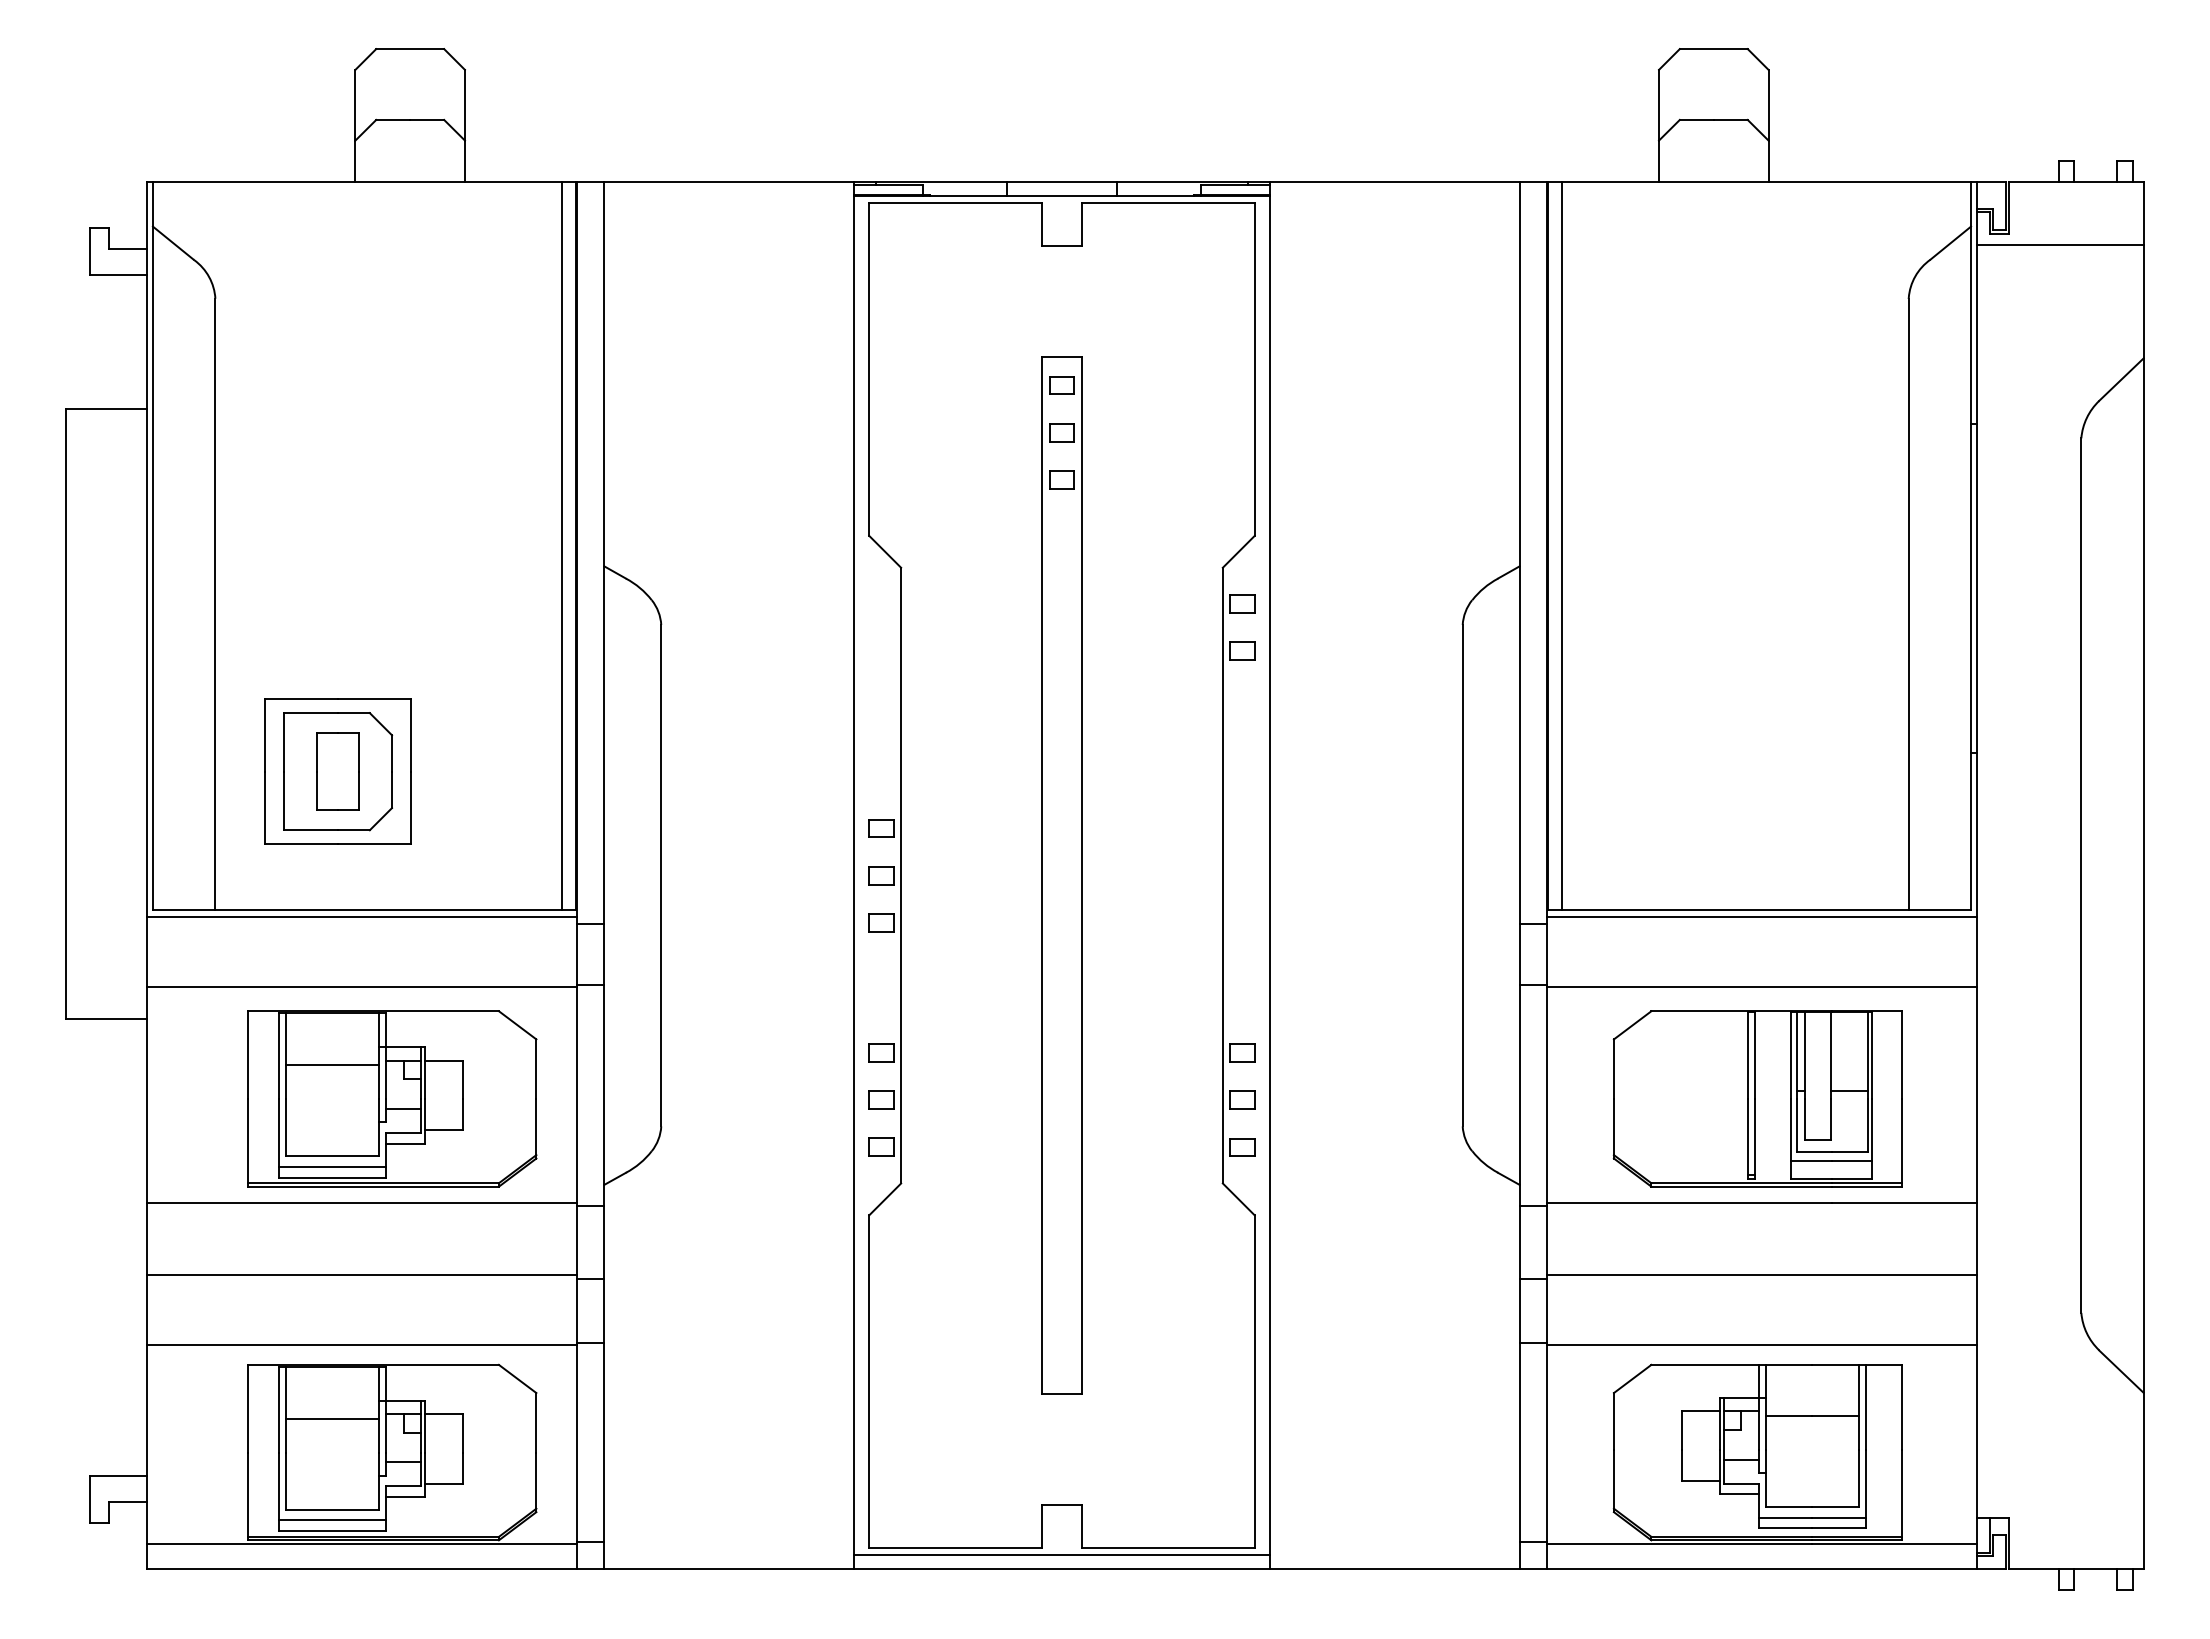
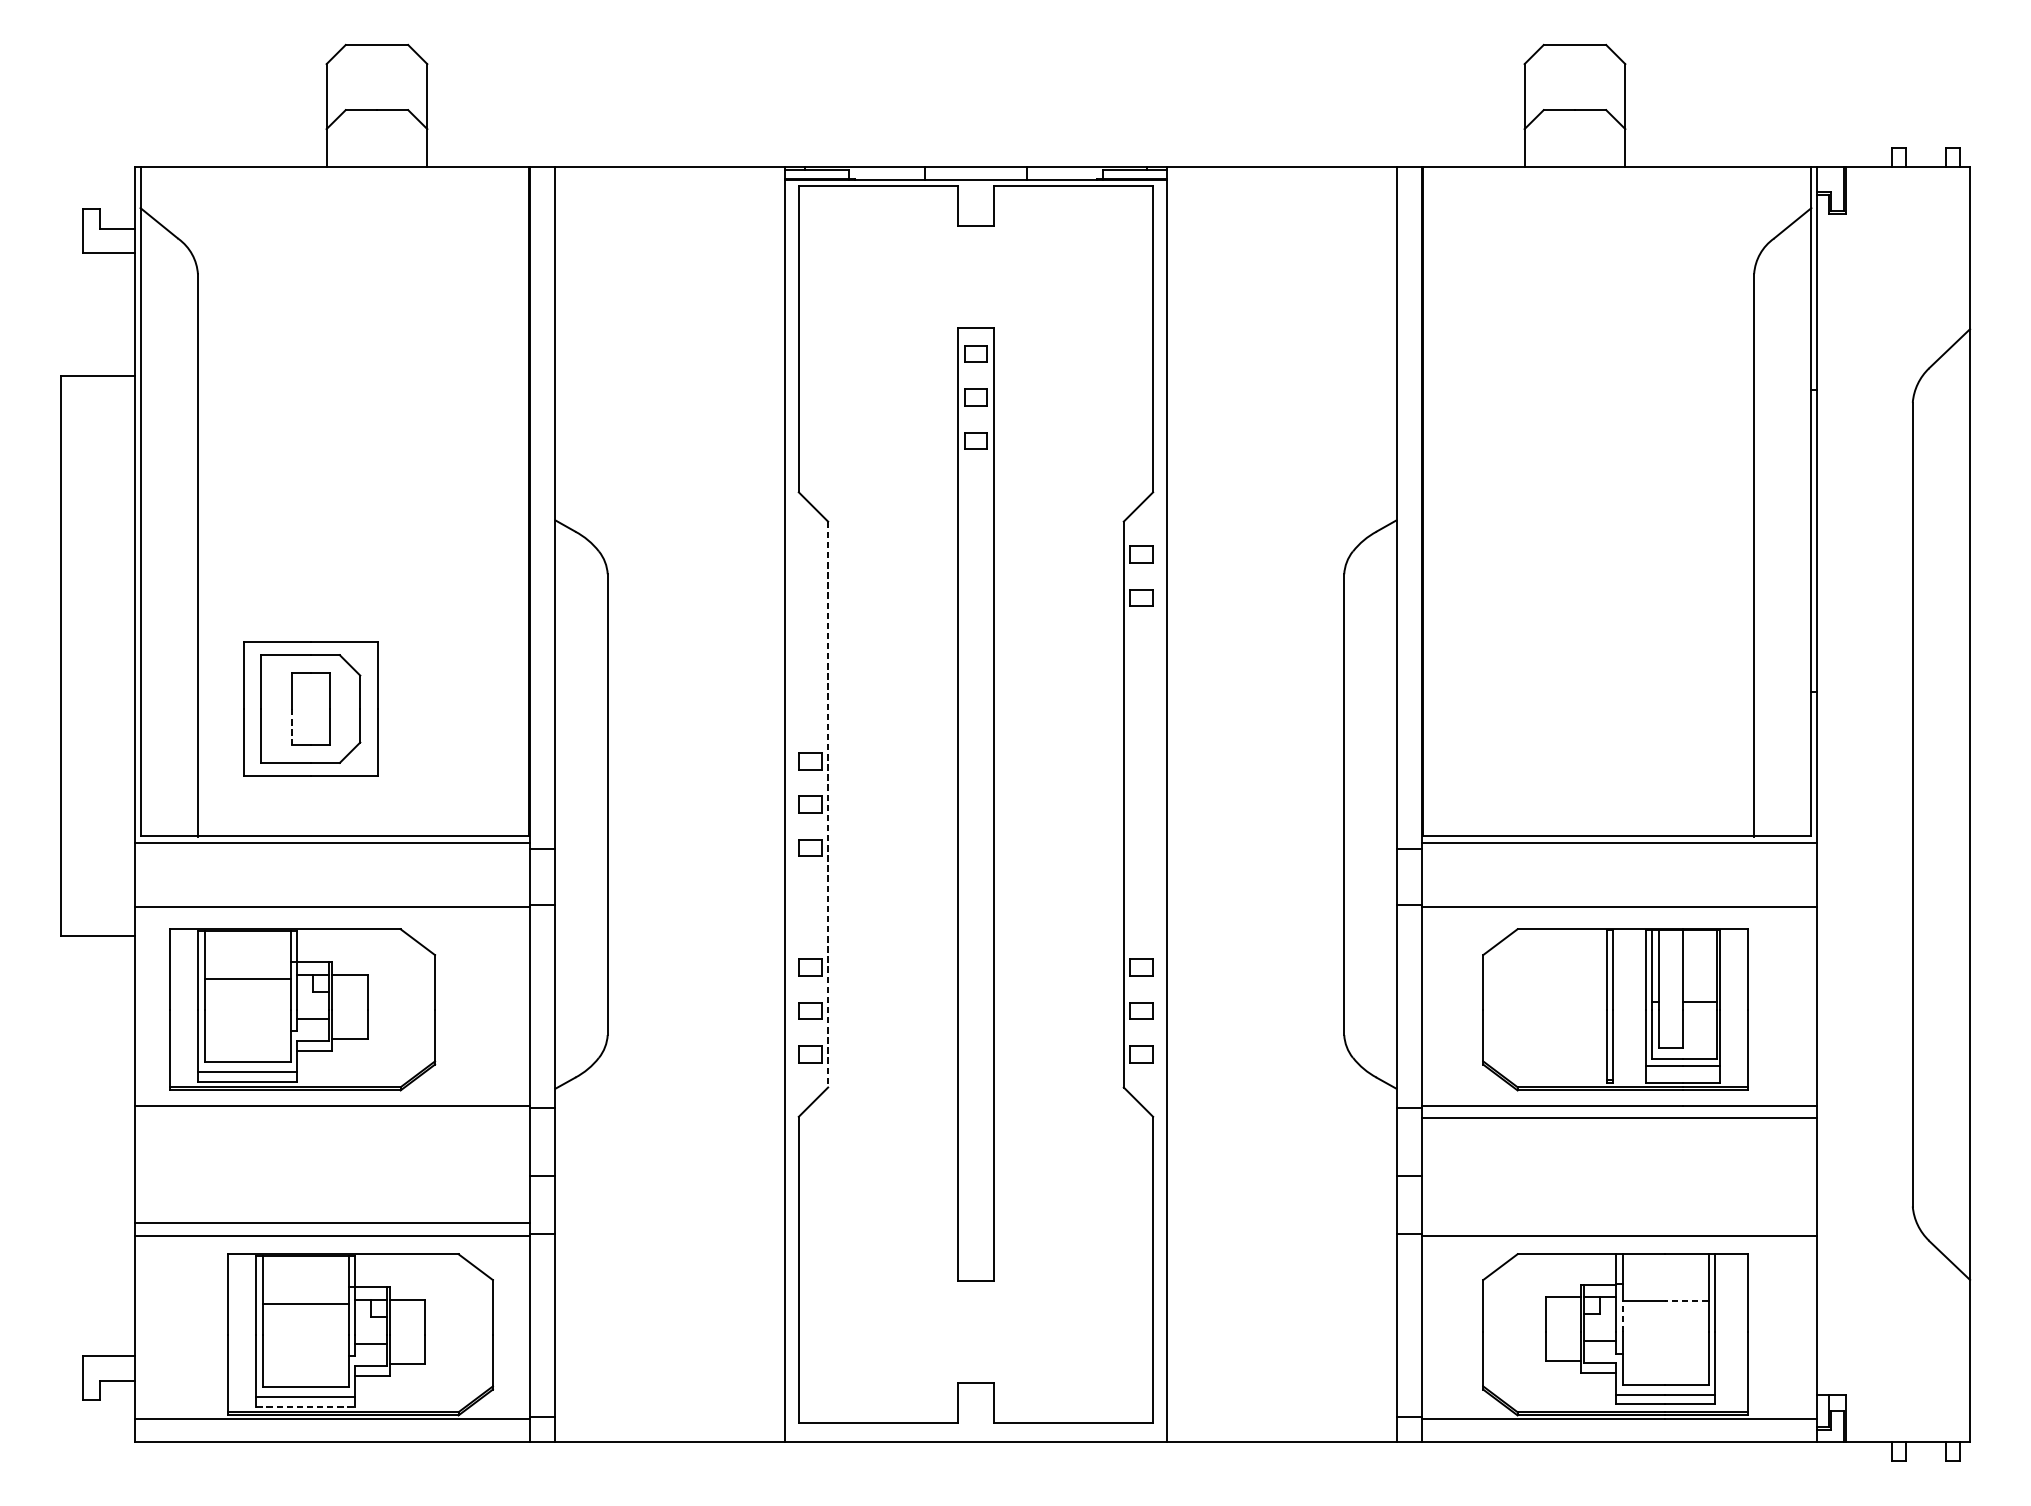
line: (2060, 244) -> (1893, 224), removed
line: (562, 546) -> (516, 502), removed
line: (1561, 546) -> (1435, 502), removed
line: (317, 791) -> (291, 727), solid -> dashed
line: (901, 875) -> (828, 804), solid -> dashed
part: (392, 1098) -> (302, 1009), moved
line: (361, 1275) -> (332, 1222), moved
line: (1762, 1275) -> (1619, 1117), moved
line: (1835, 1415) -> (1686, 1300), solid -> dashed
line: (1765, 1432) -> (1622, 1316), solid -> dashed
line: (332, 1531) -> (305, 1407), solid -> dashed
line: (1061, 1555) -> (975, 1429), removed

